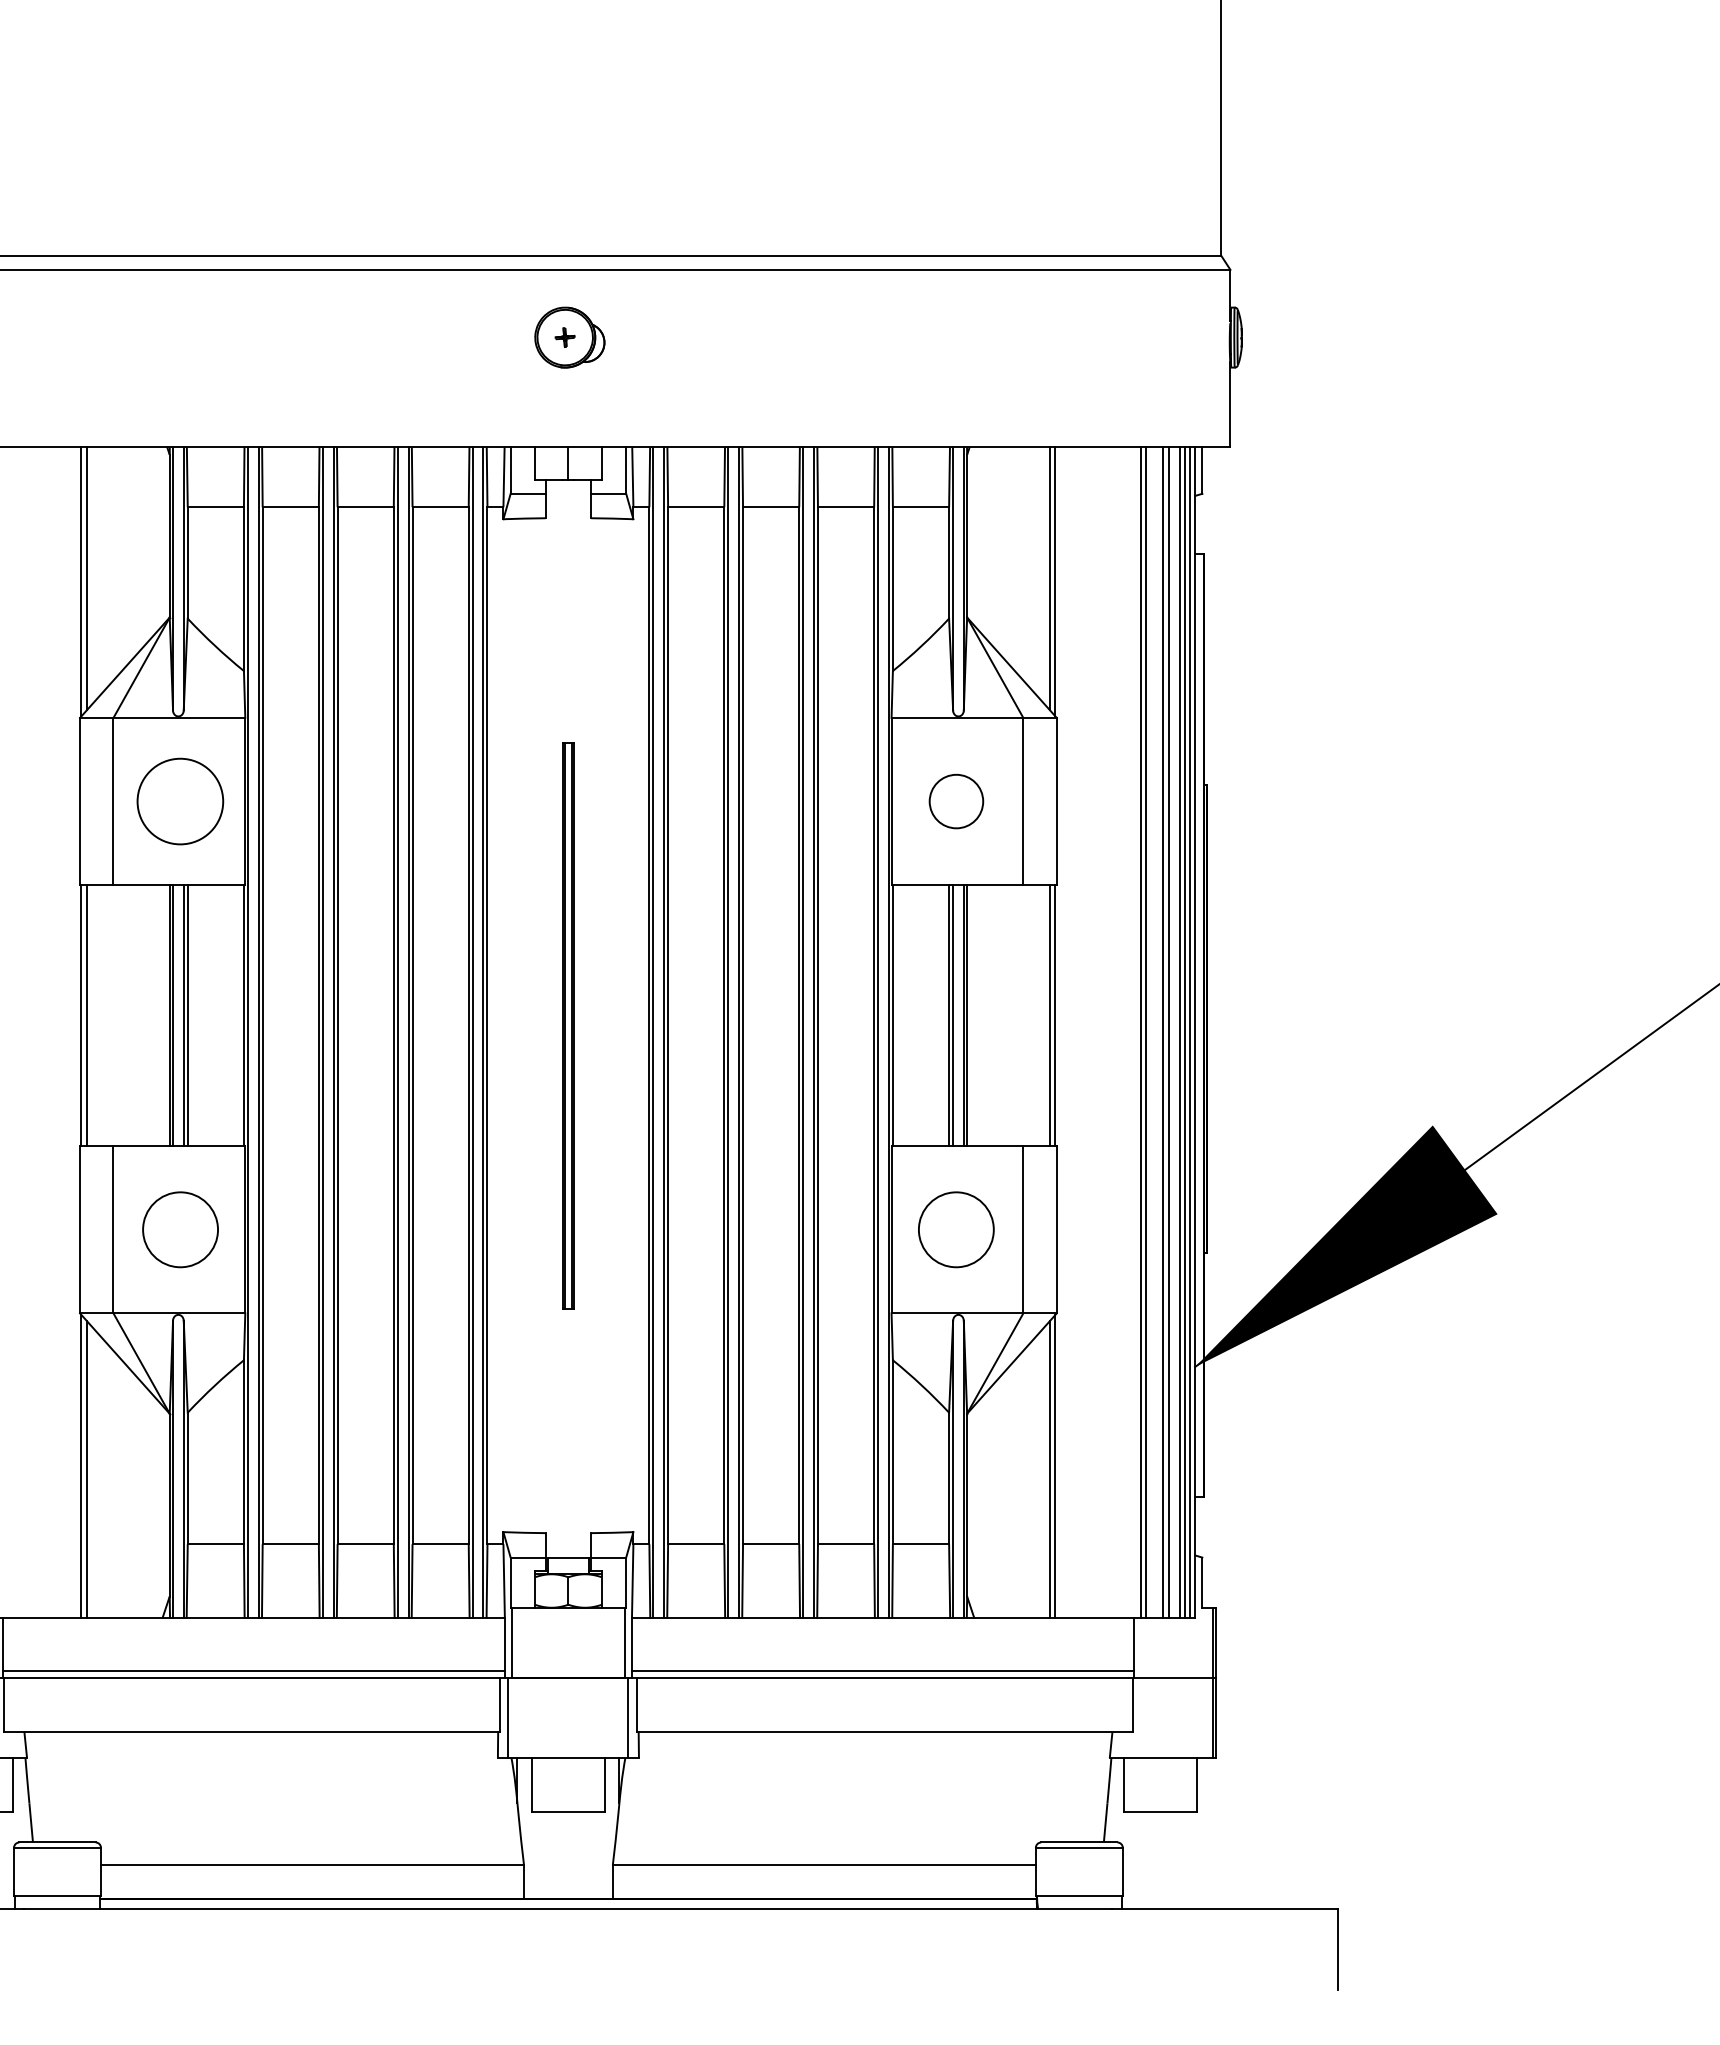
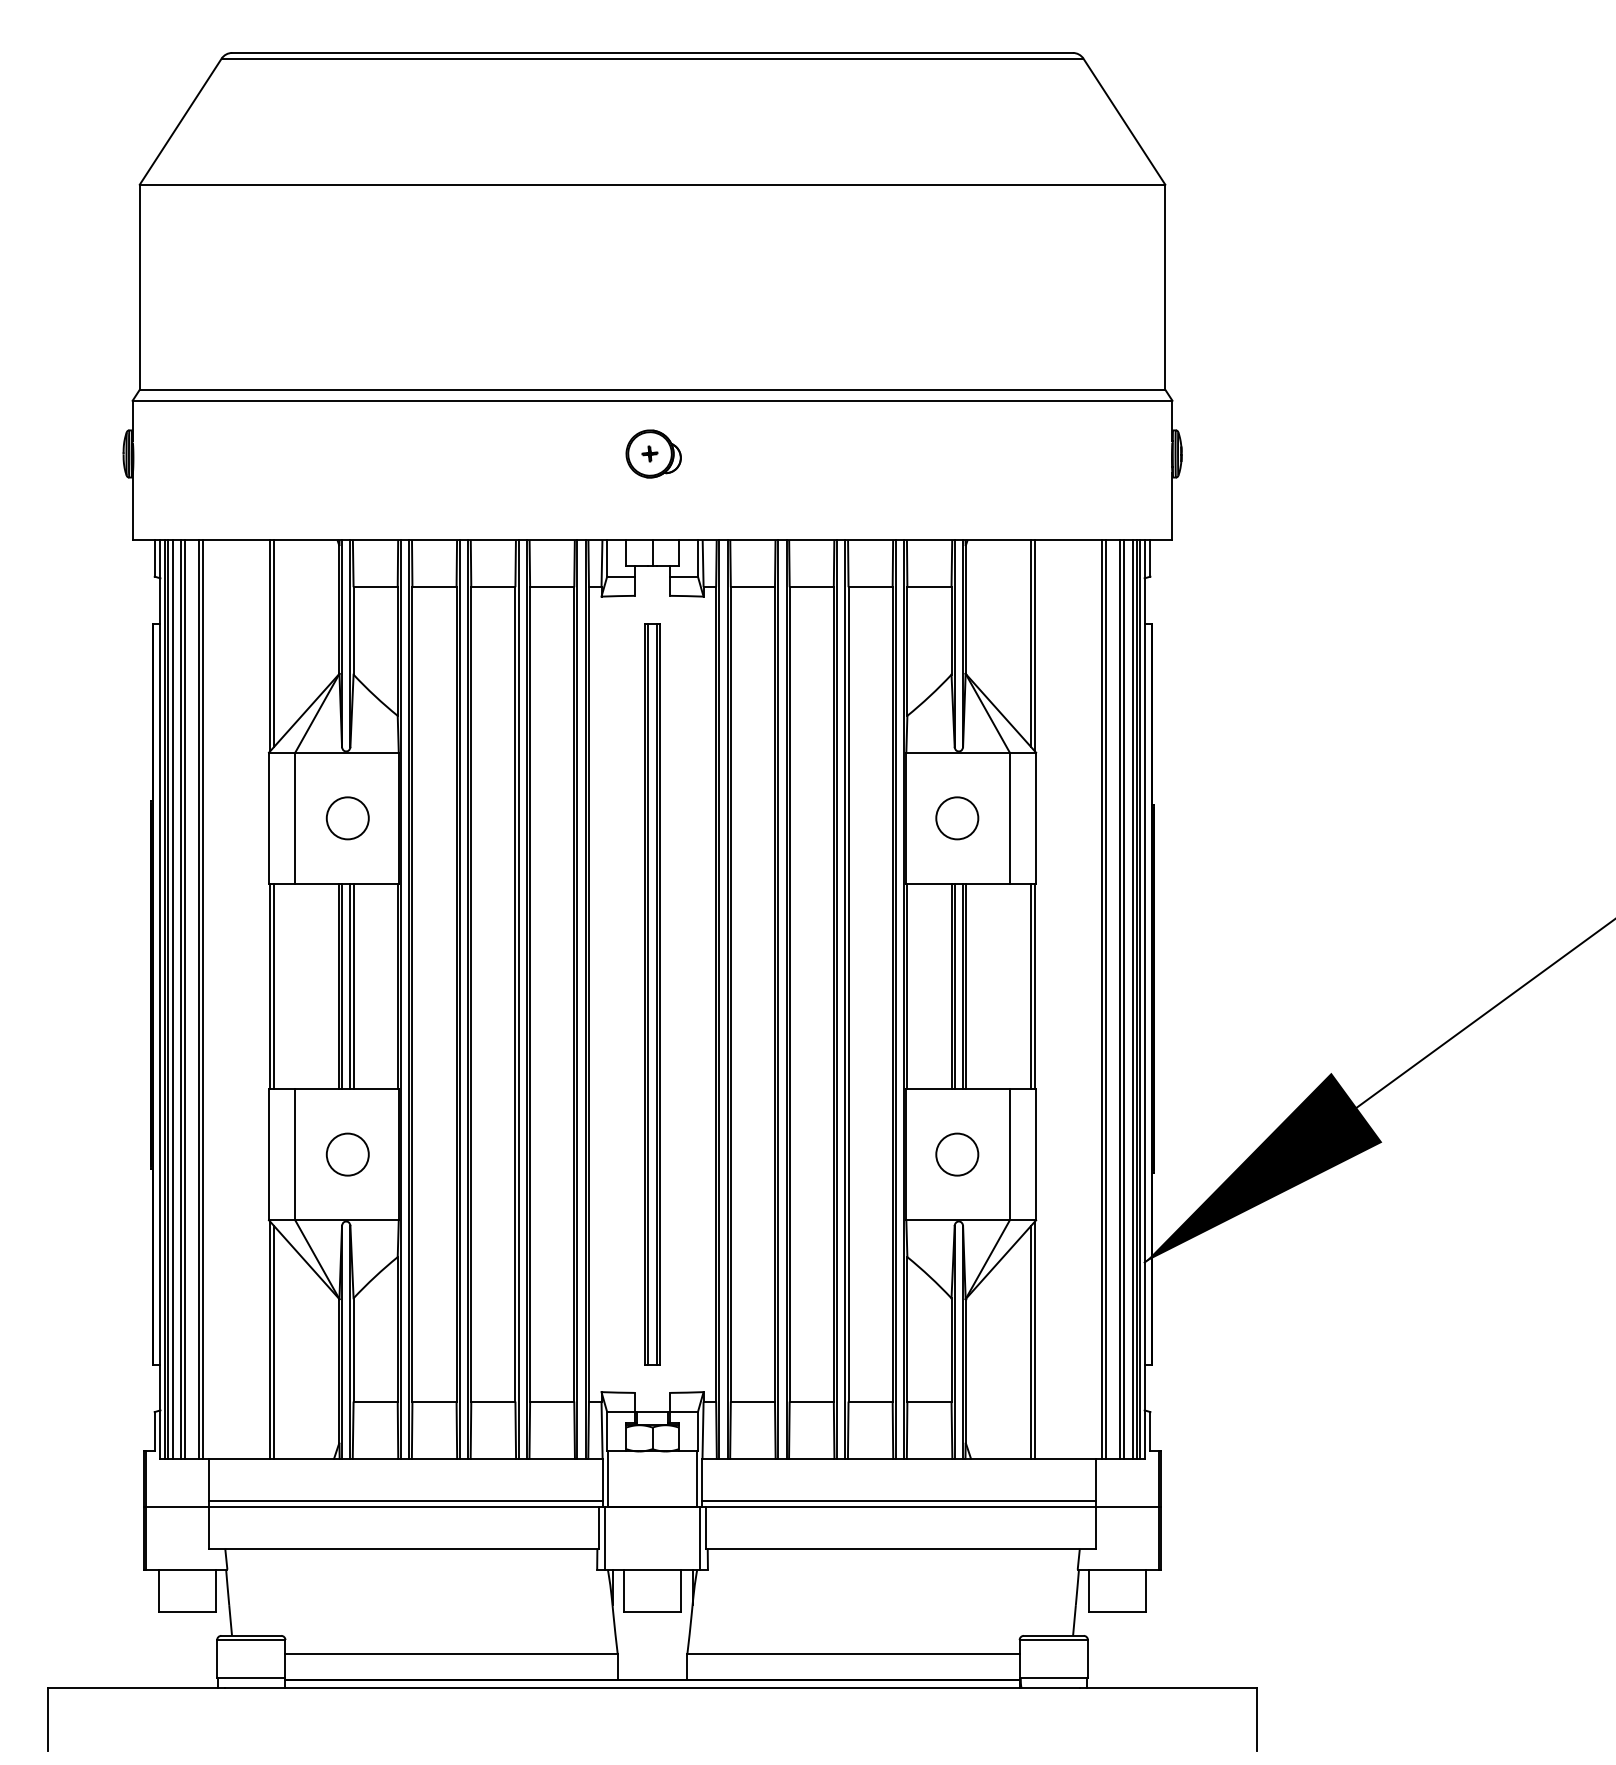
circle: (179, 801) -> (347, 818), size x0.62
part: (568, 1025) -> (652, 994), size x1.67
circle: (179, 1229) -> (347, 1154), size x0.71
circle: (956, 1229) -> (957, 1154), size x0.71

